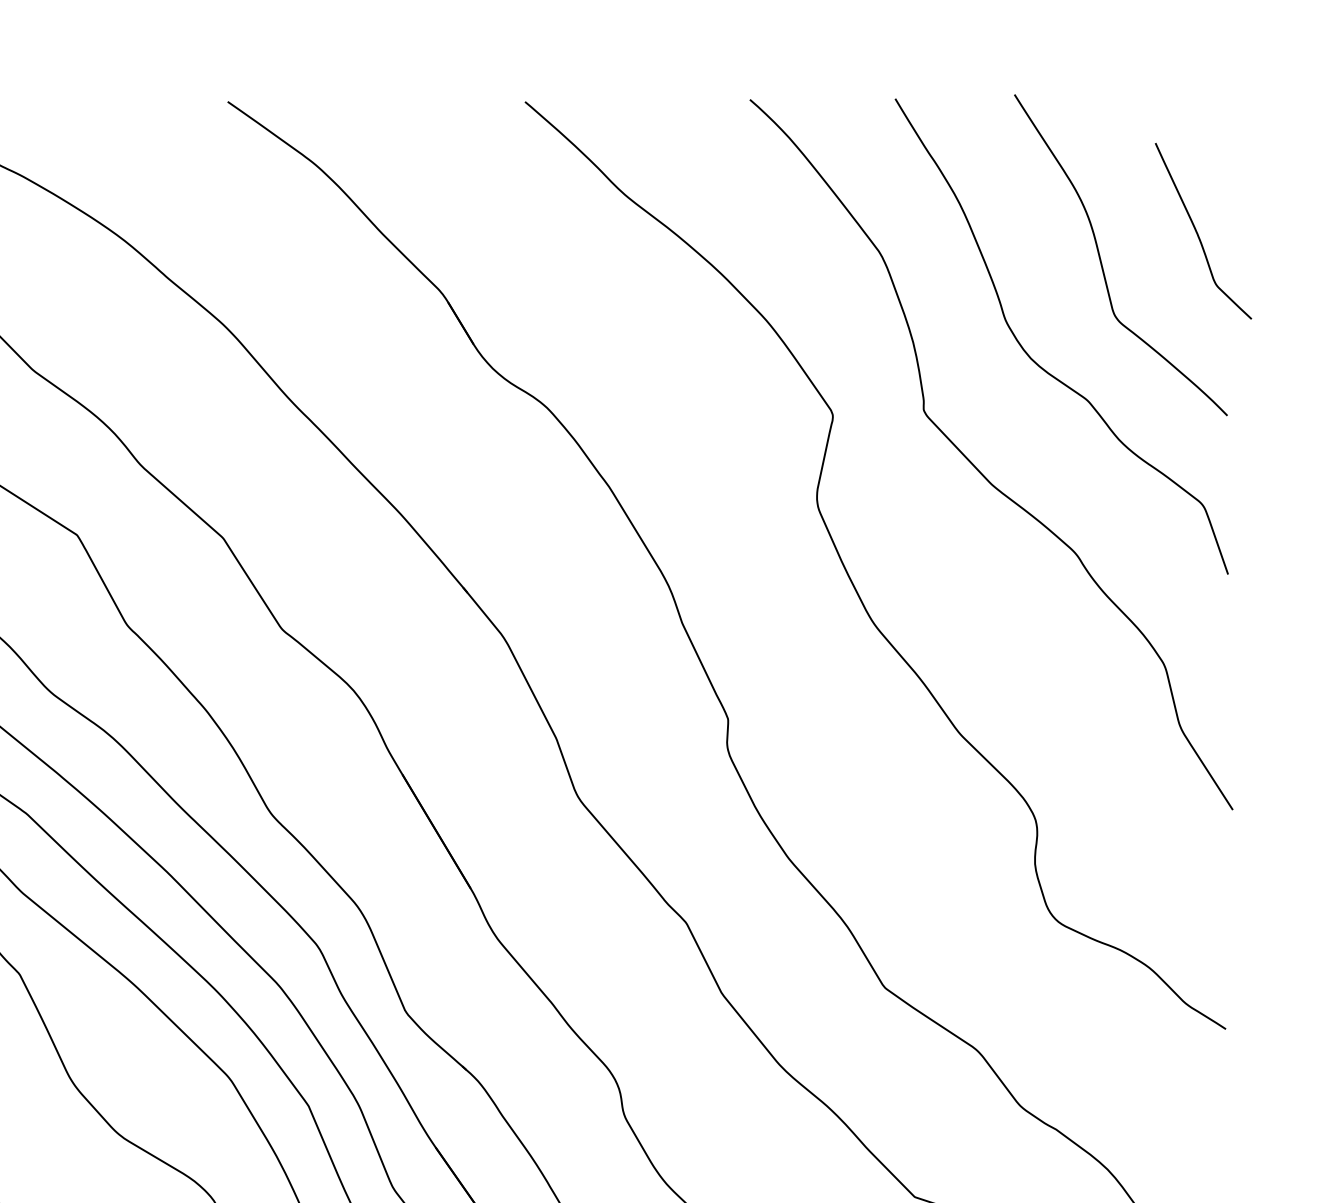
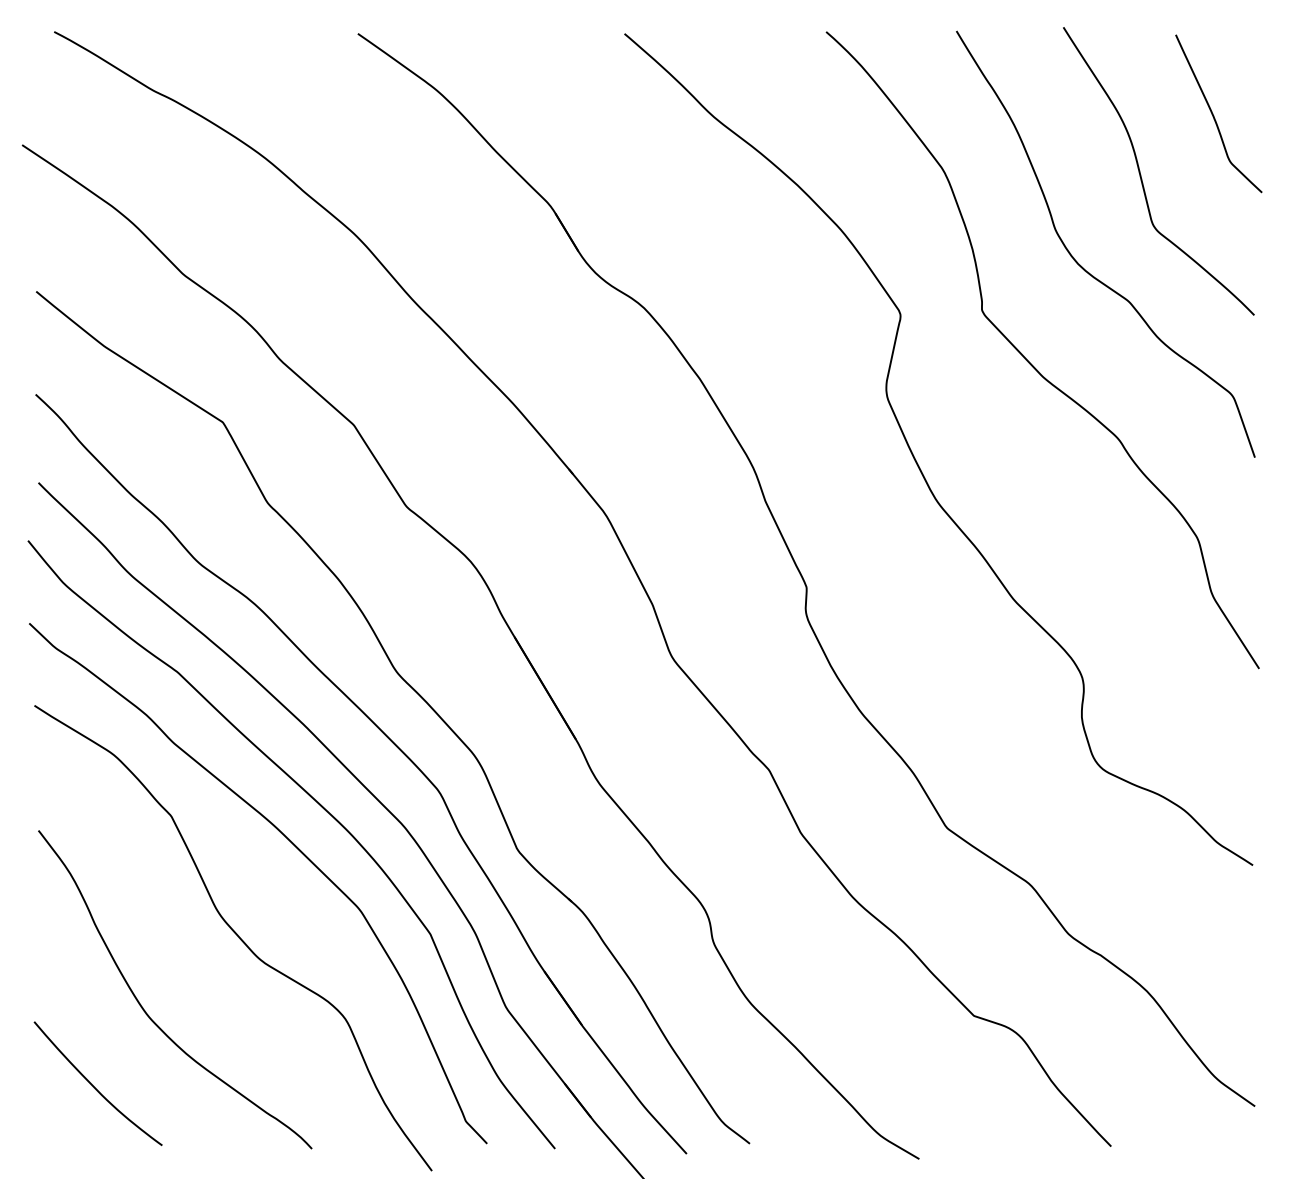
curve: (1198, 233) -> (1214, 115), moved

